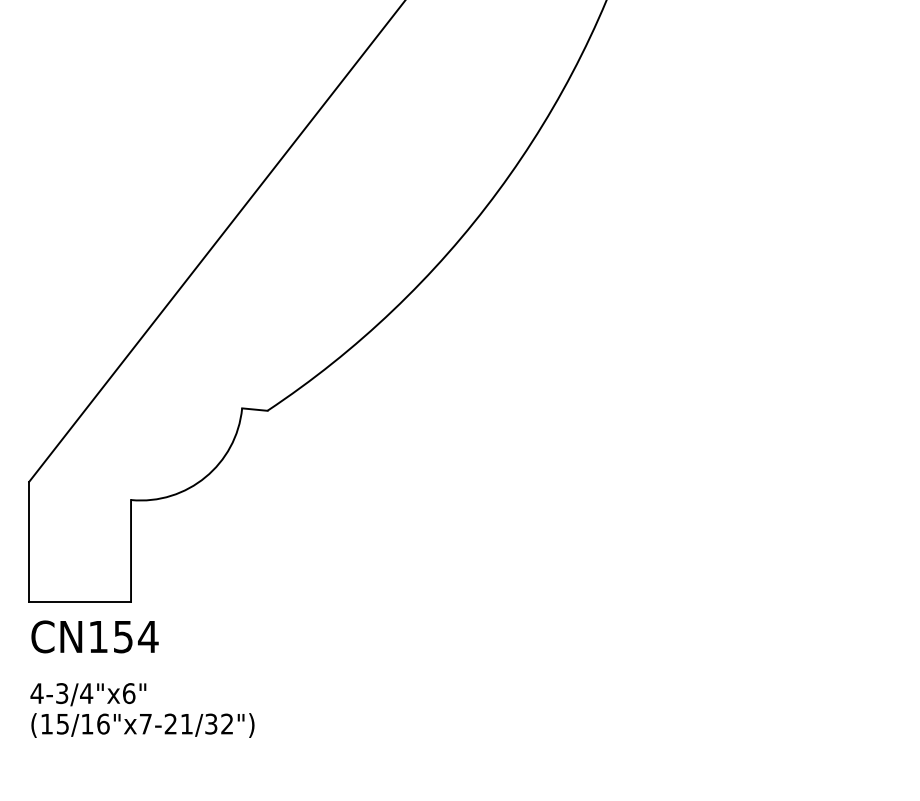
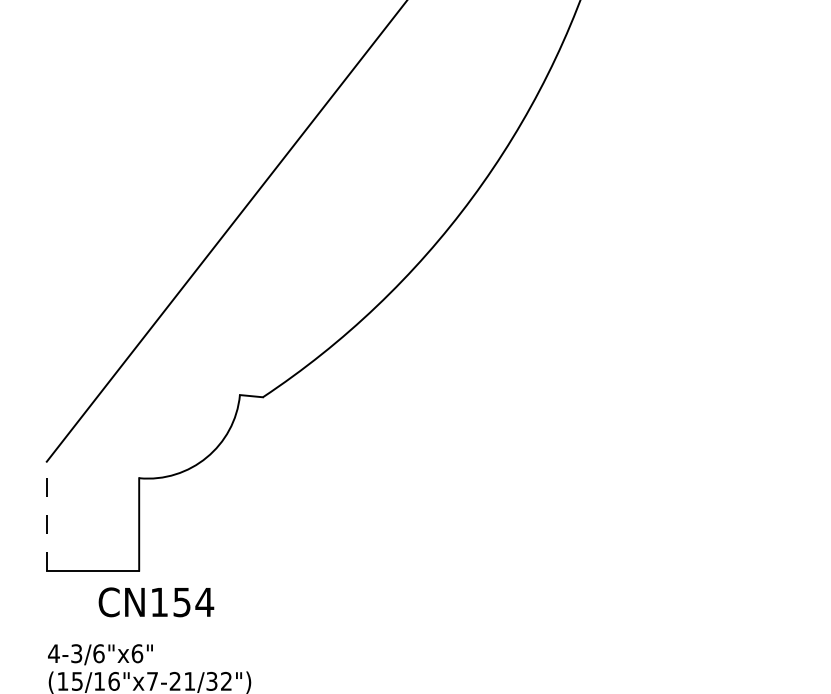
line: (29, 541) -> (47, 515), solid -> dashed
text: (94, 636) -> (155, 601), moved
text: (86, 693) -> (98, 653), 4-3/4"x6" -> 4-3/6"x6"

